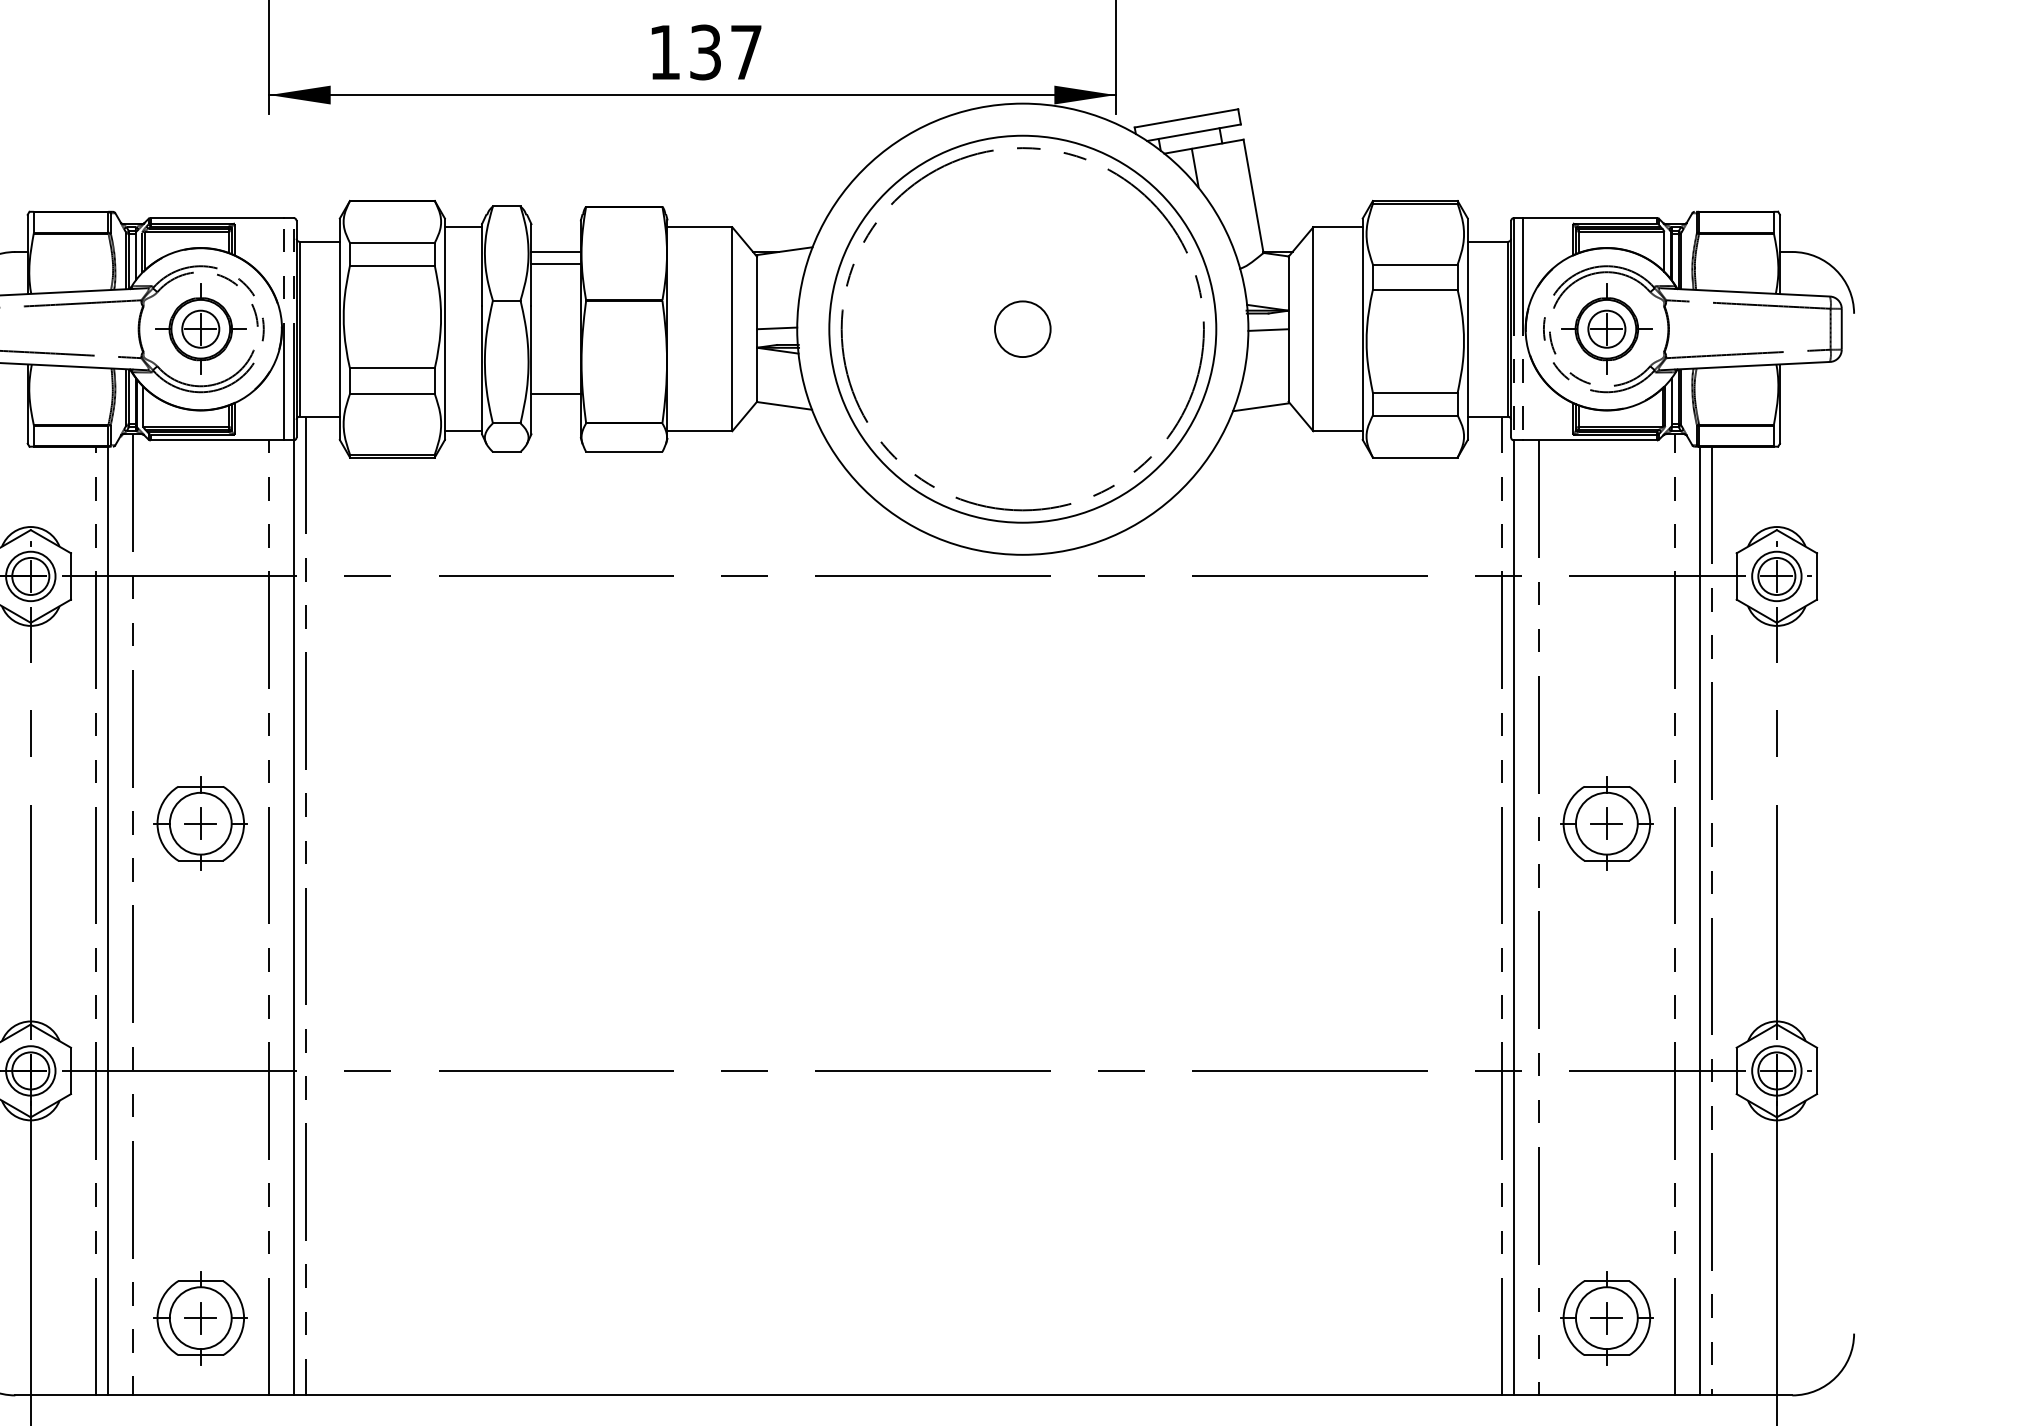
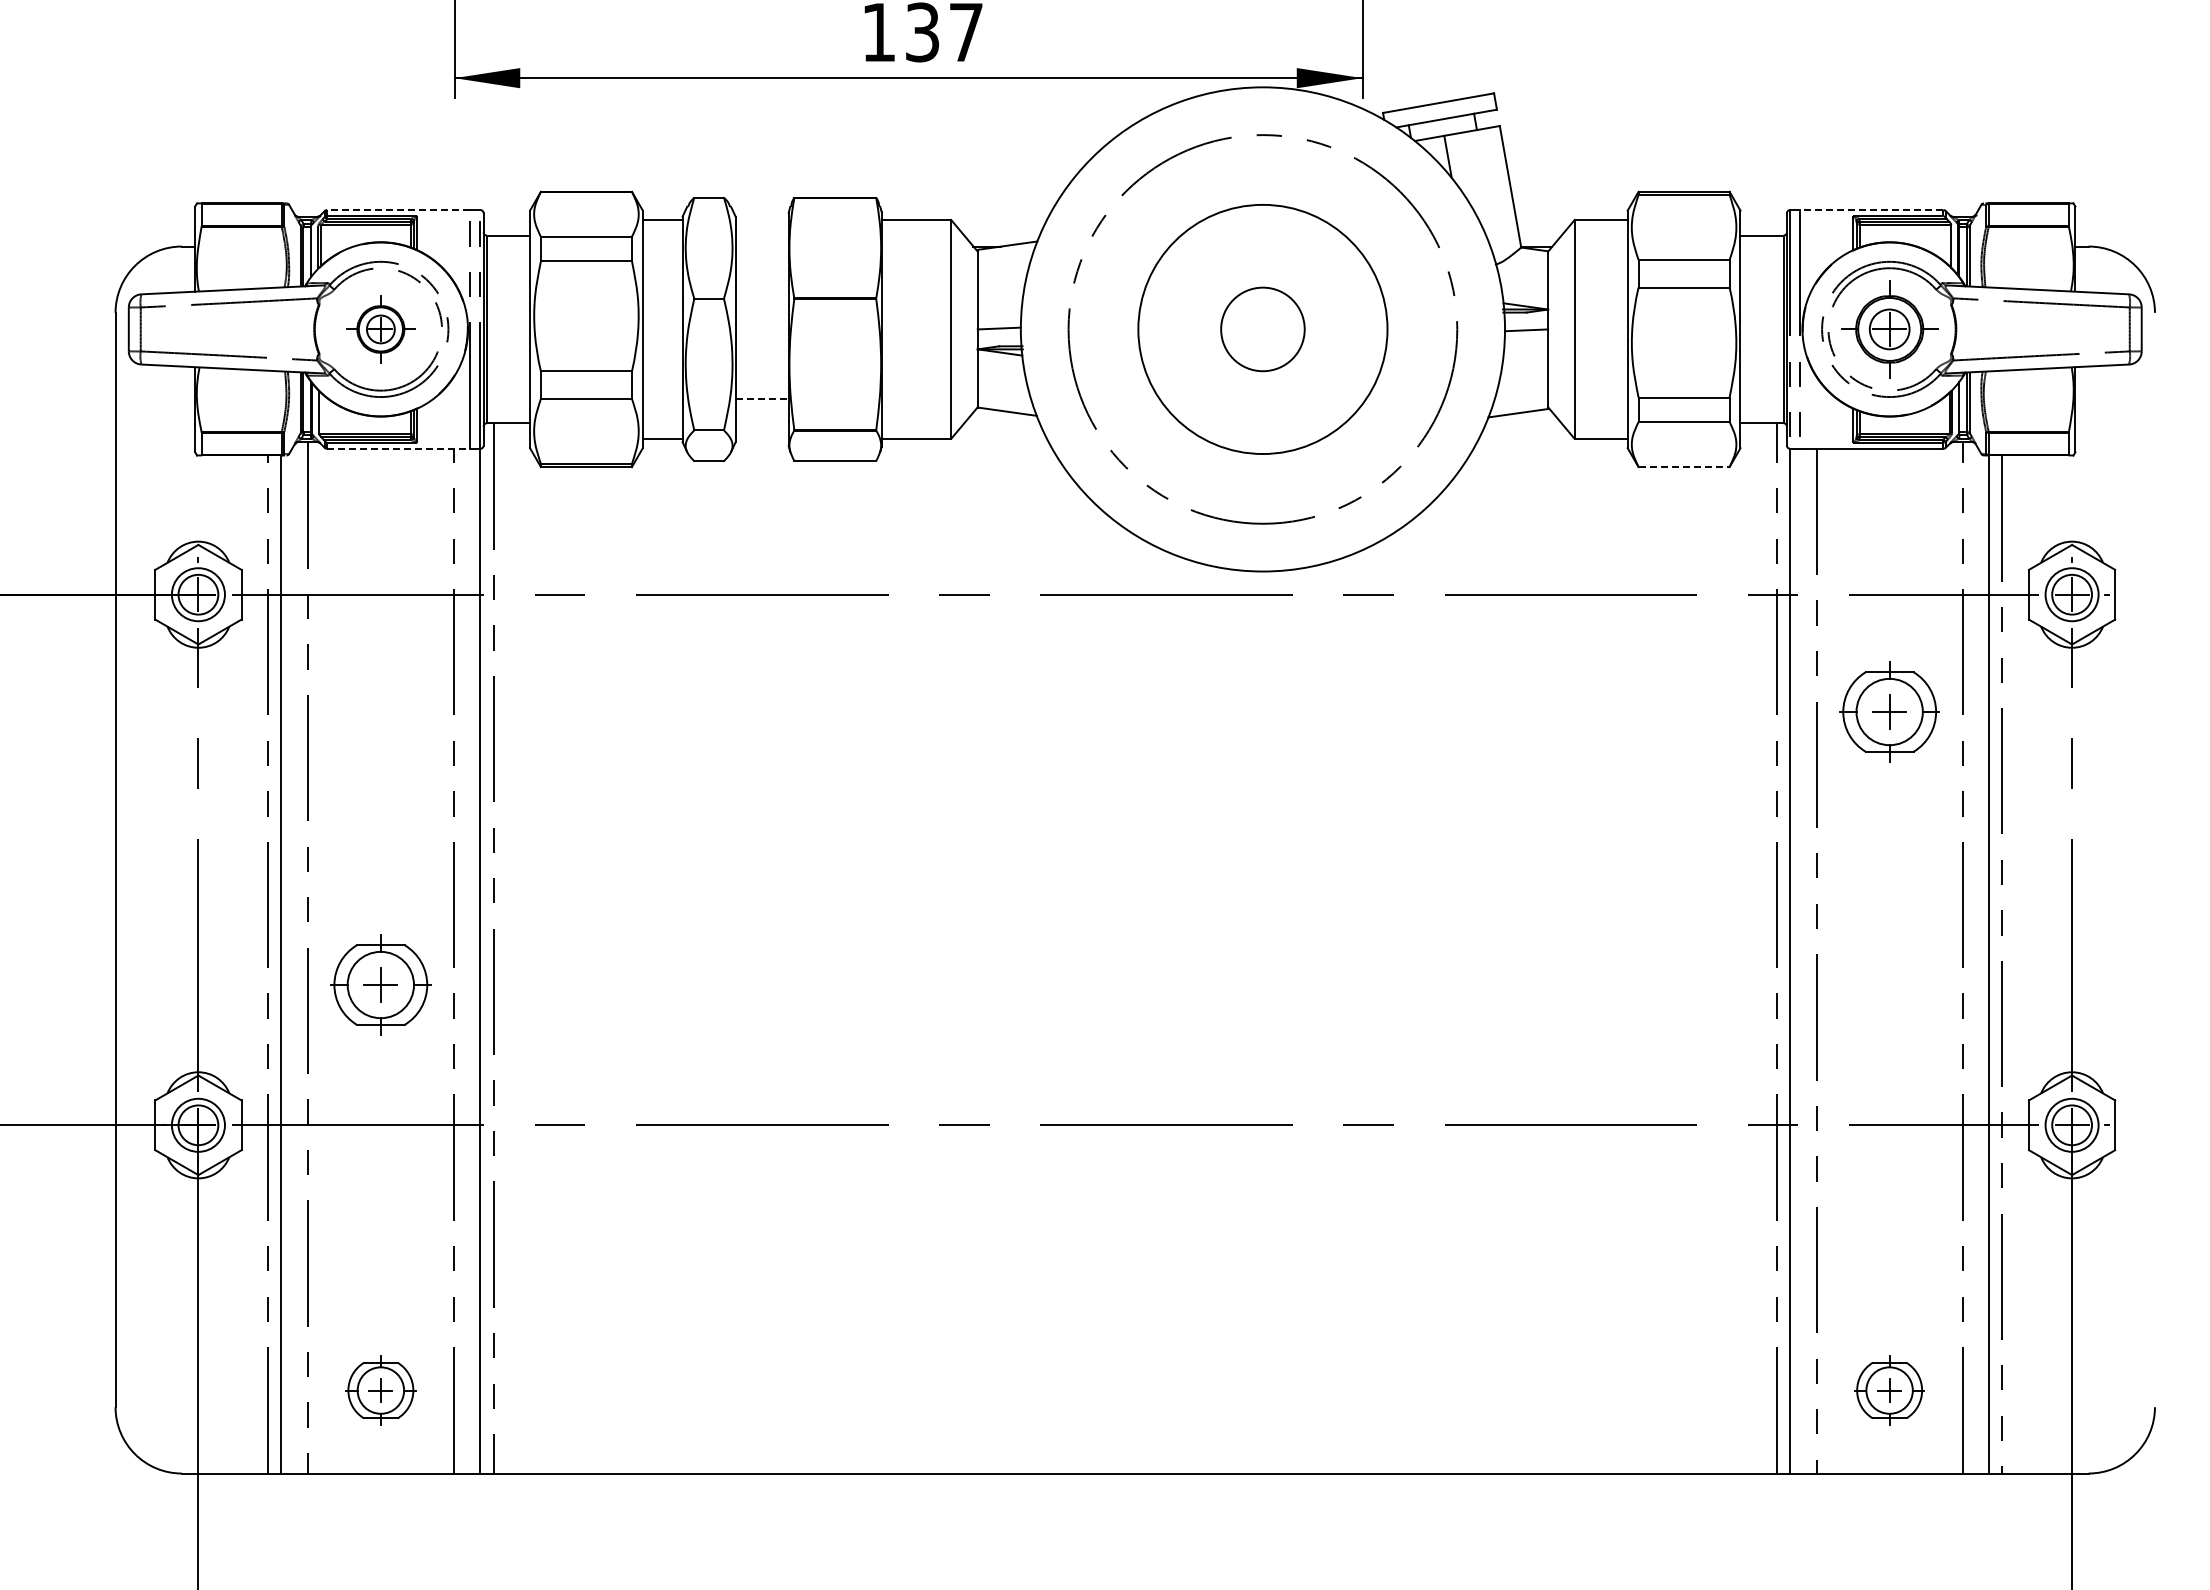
line: (217, 218) -> (398, 210), solid -> dashed
line: (1589, 218) -> (1871, 210), solid -> dashed
line: (555, 251) -> (761, 246), removed
line: (555, 264) -> (761, 259), removed
part: (200, 329) -> (380, 329), size x0.7
circle: (1022, 329) -> (1262, 329), size x0.6
circle: (1022, 329) -> (1262, 329), size x1.4
line: (556, 394) -> (762, 399), solid -> dashed
line: (217, 440) -> (398, 448), solid -> dashed
line: (1415, 457) -> (1684, 467), solid -> dashed
part: (200, 823) -> (380, 984), moved
part: (1606, 823) -> (1889, 711), moved
part: (200, 1318) -> (380, 1390), size x0.7
part: (1606, 1318) -> (1889, 1390), size x0.7

